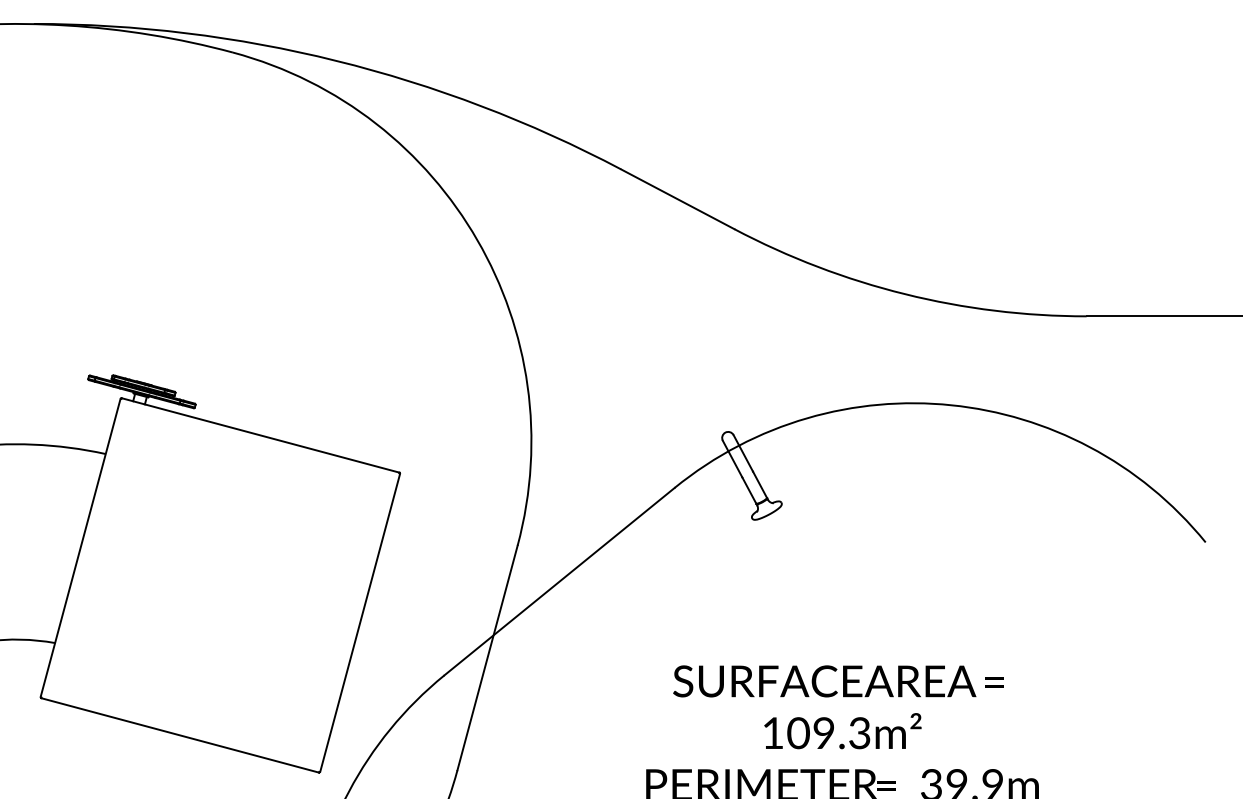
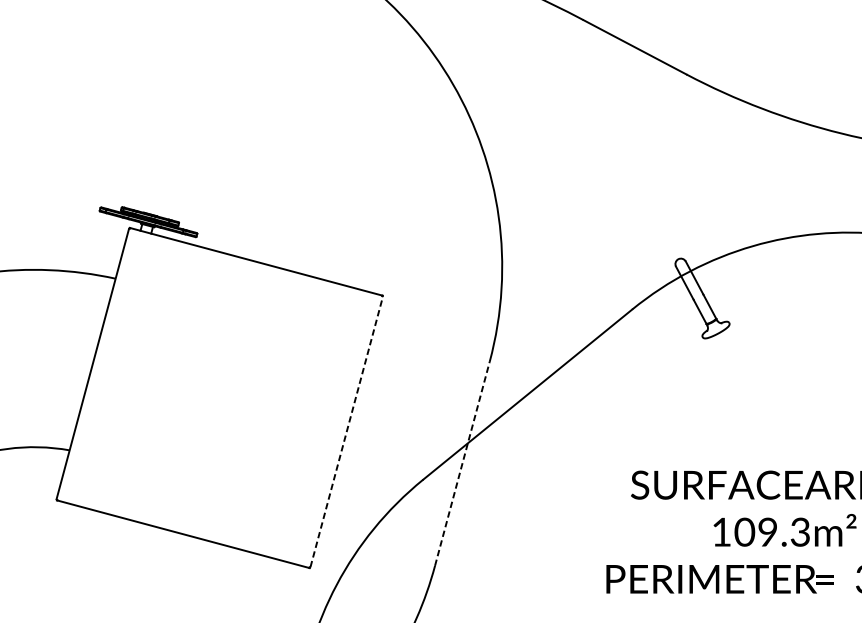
line: (360, 622) -> (346, 431), solid -> dashed
line: (487, 657) -> (462, 463), solid -> dashed

